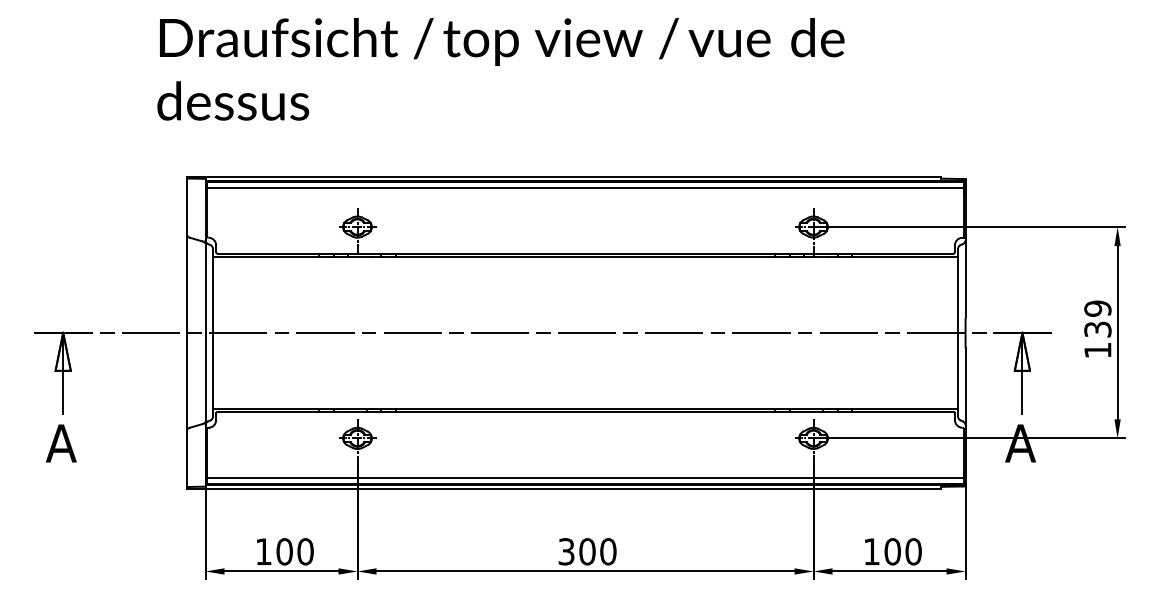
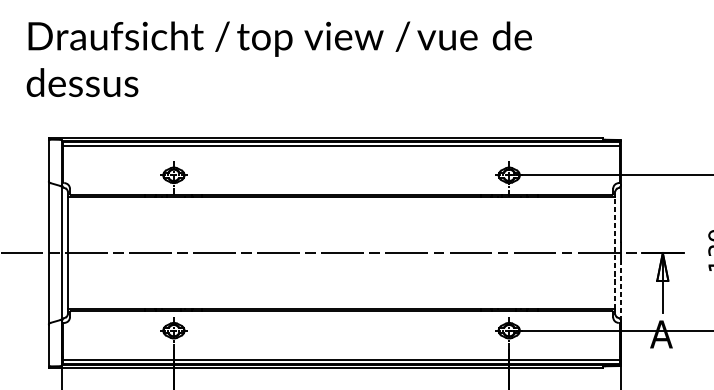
line: (957, 332) -> (615, 252), solid -> dashed
line: (965, 386) -> (620, 292), solid -> dashed

